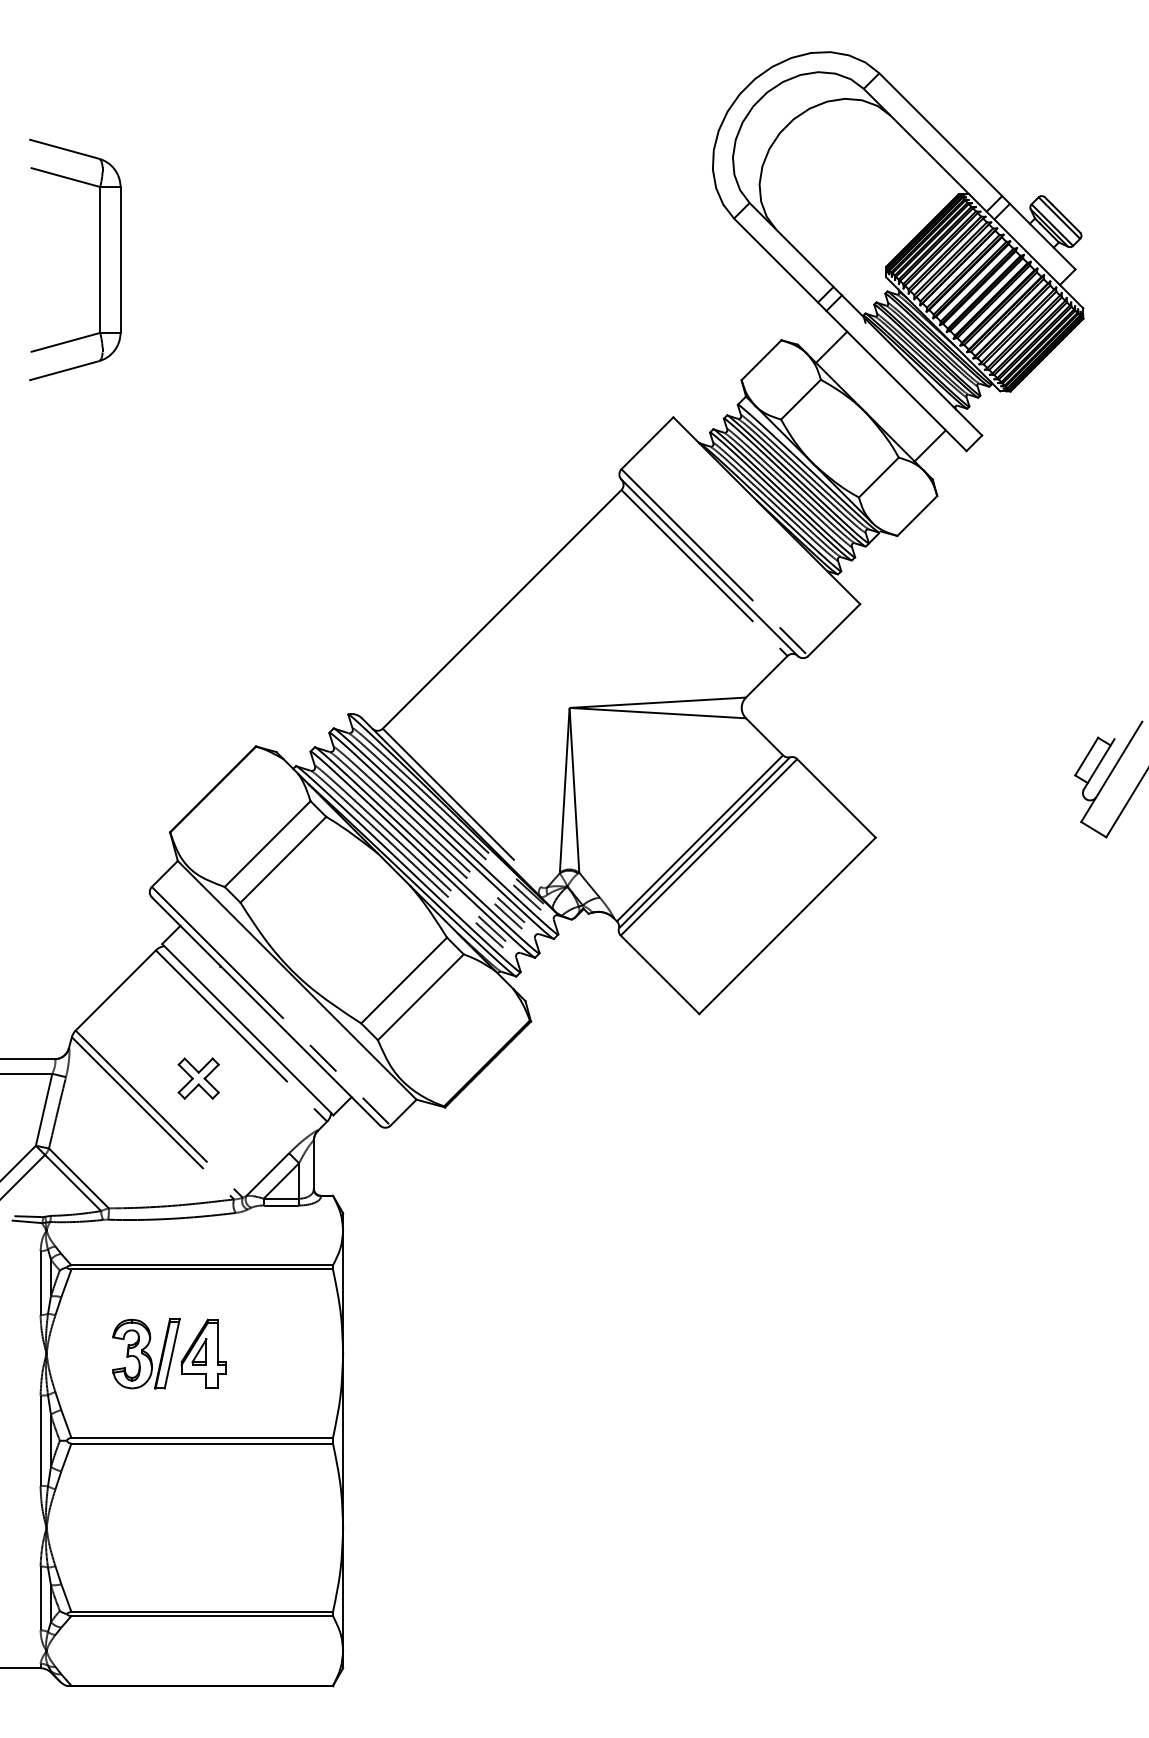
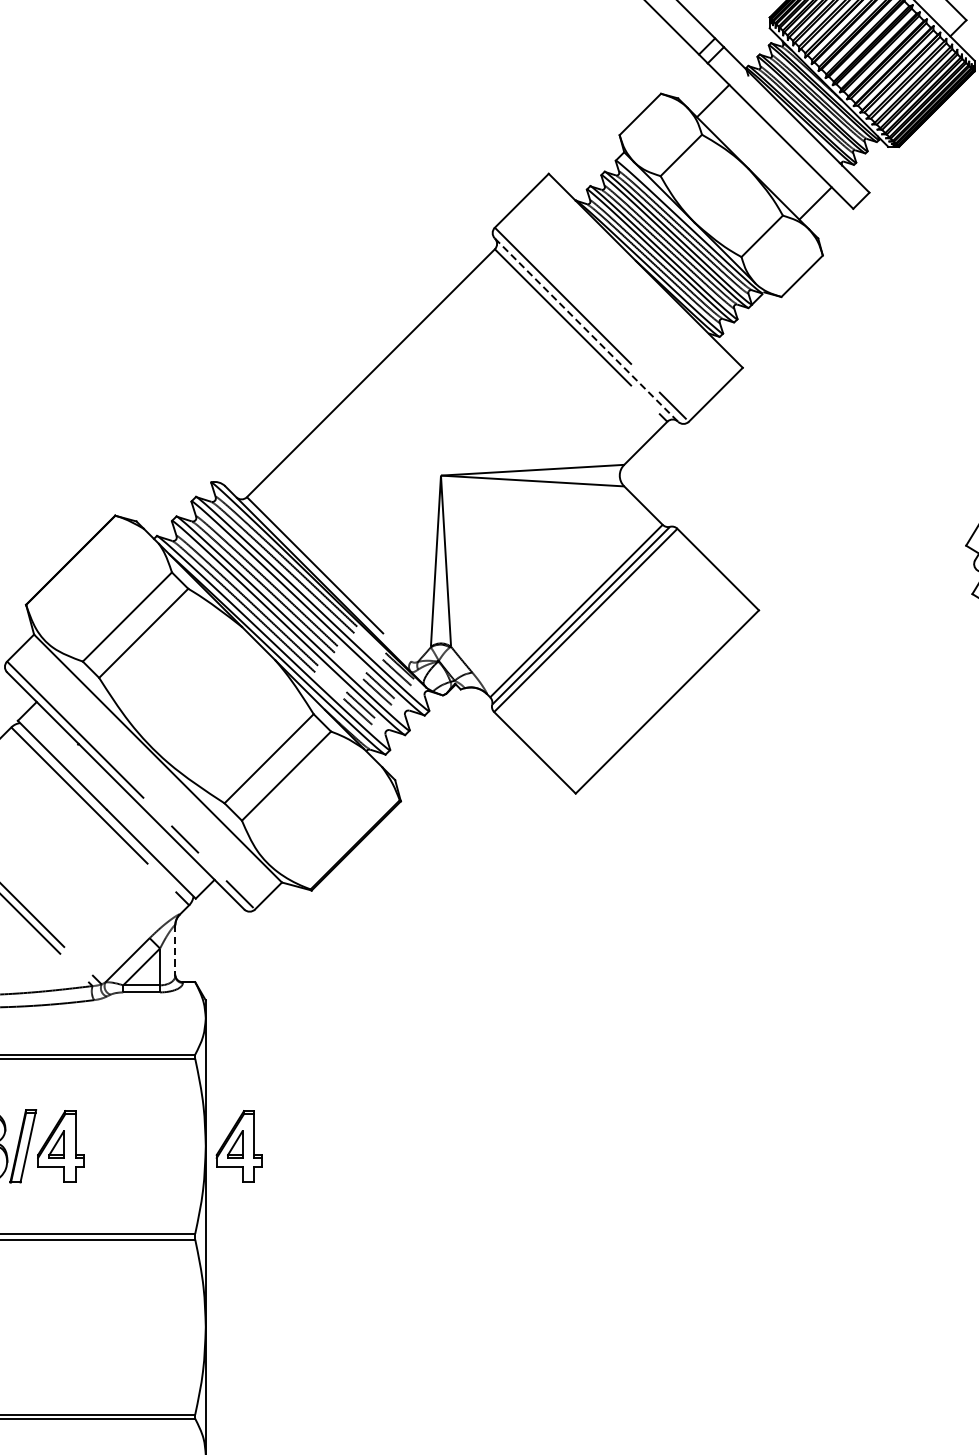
line: (709, 567) -> (586, 329), solid -> dashed
part: (198, 1078) -> (55, 860), removed
line: (313, 1165) -> (175, 950), solid -> dashed
part: (375, 1353) -> (239, 1146), added

